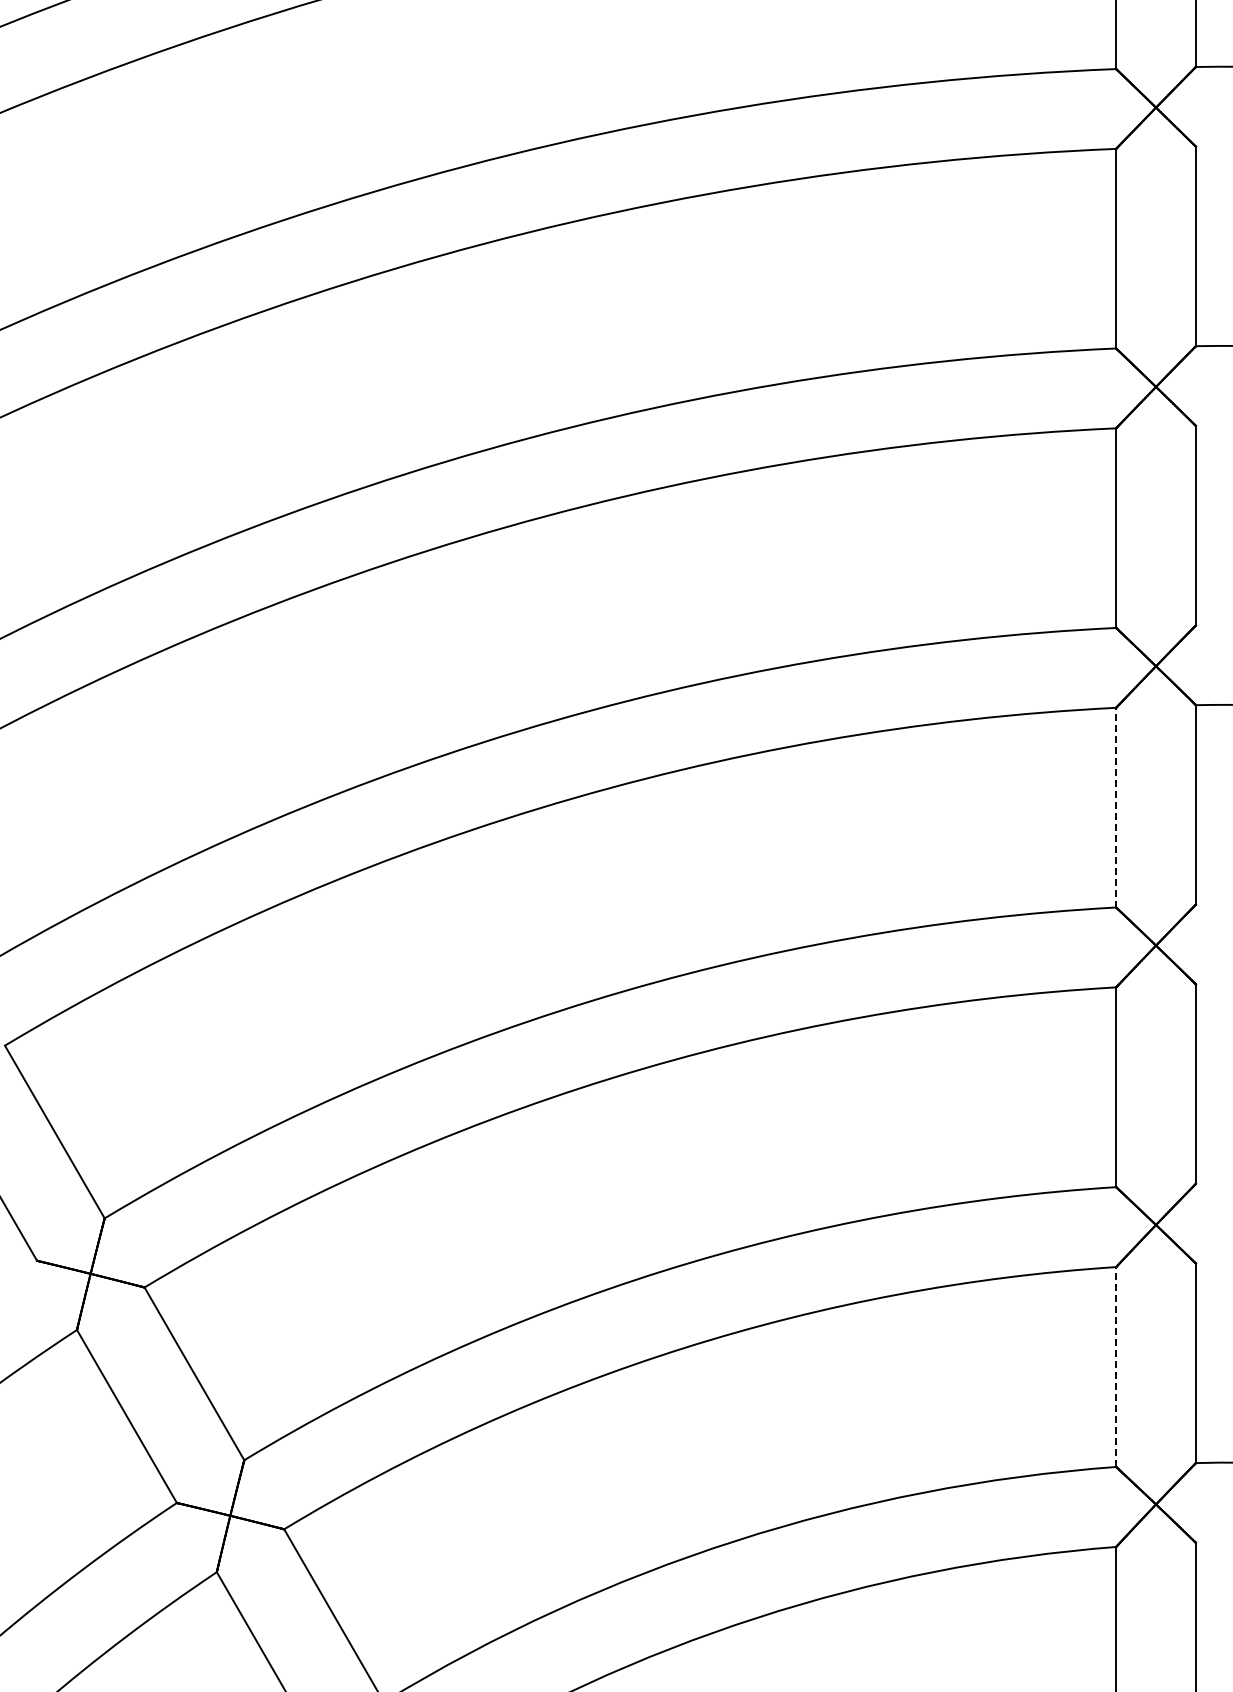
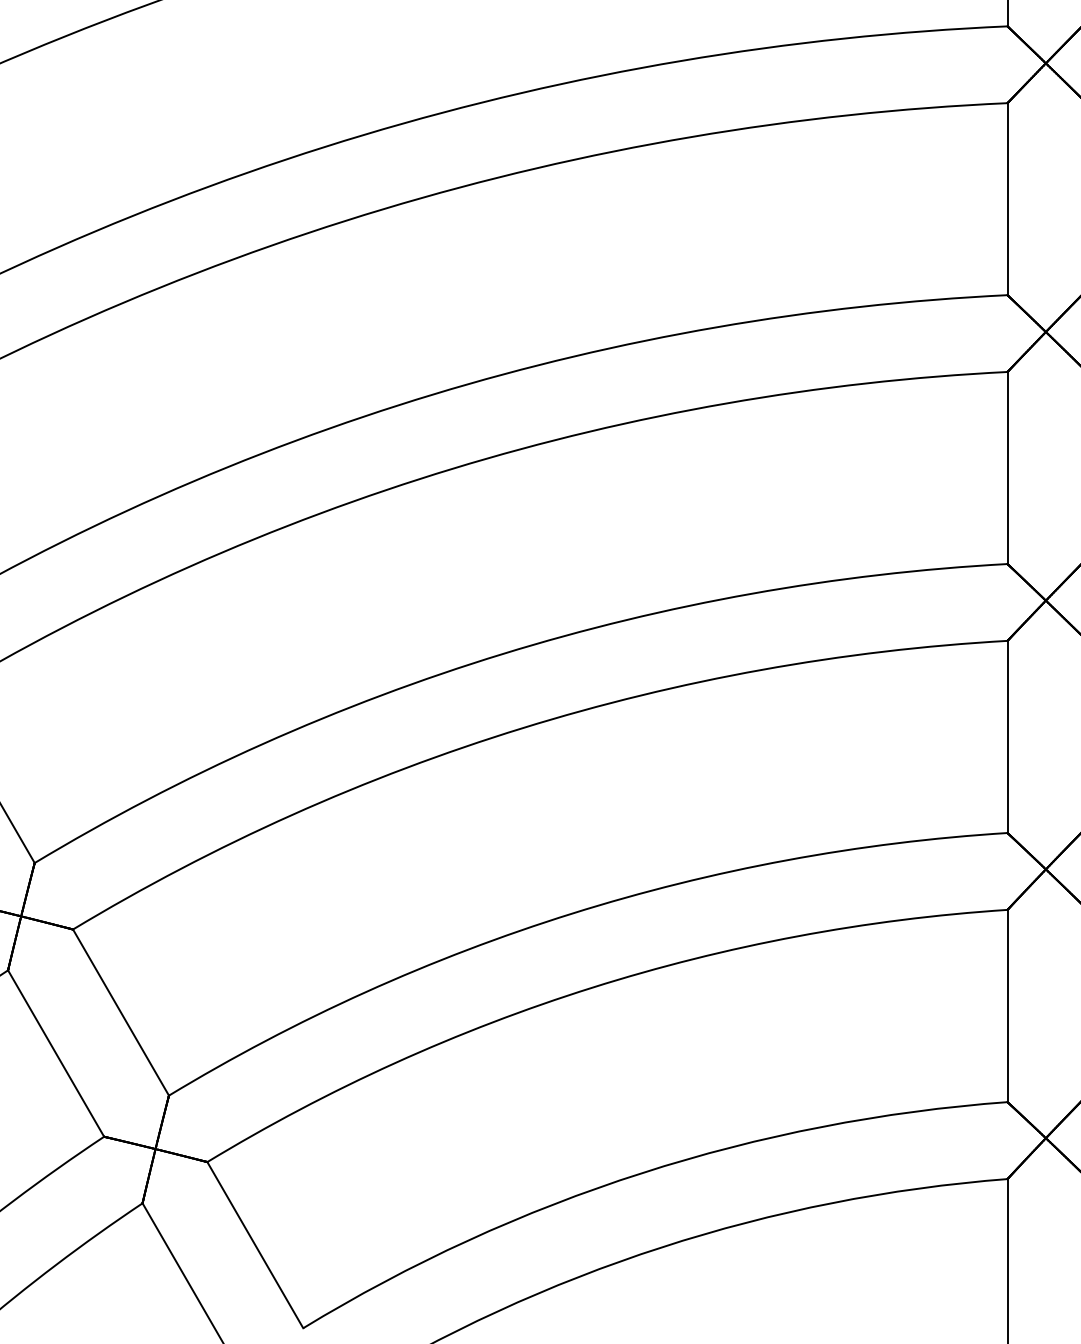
line: (1116, 807) -> (1007, 467), dashed -> solid
line: (1116, 1367) -> (1007, 1006), dashed -> solid

